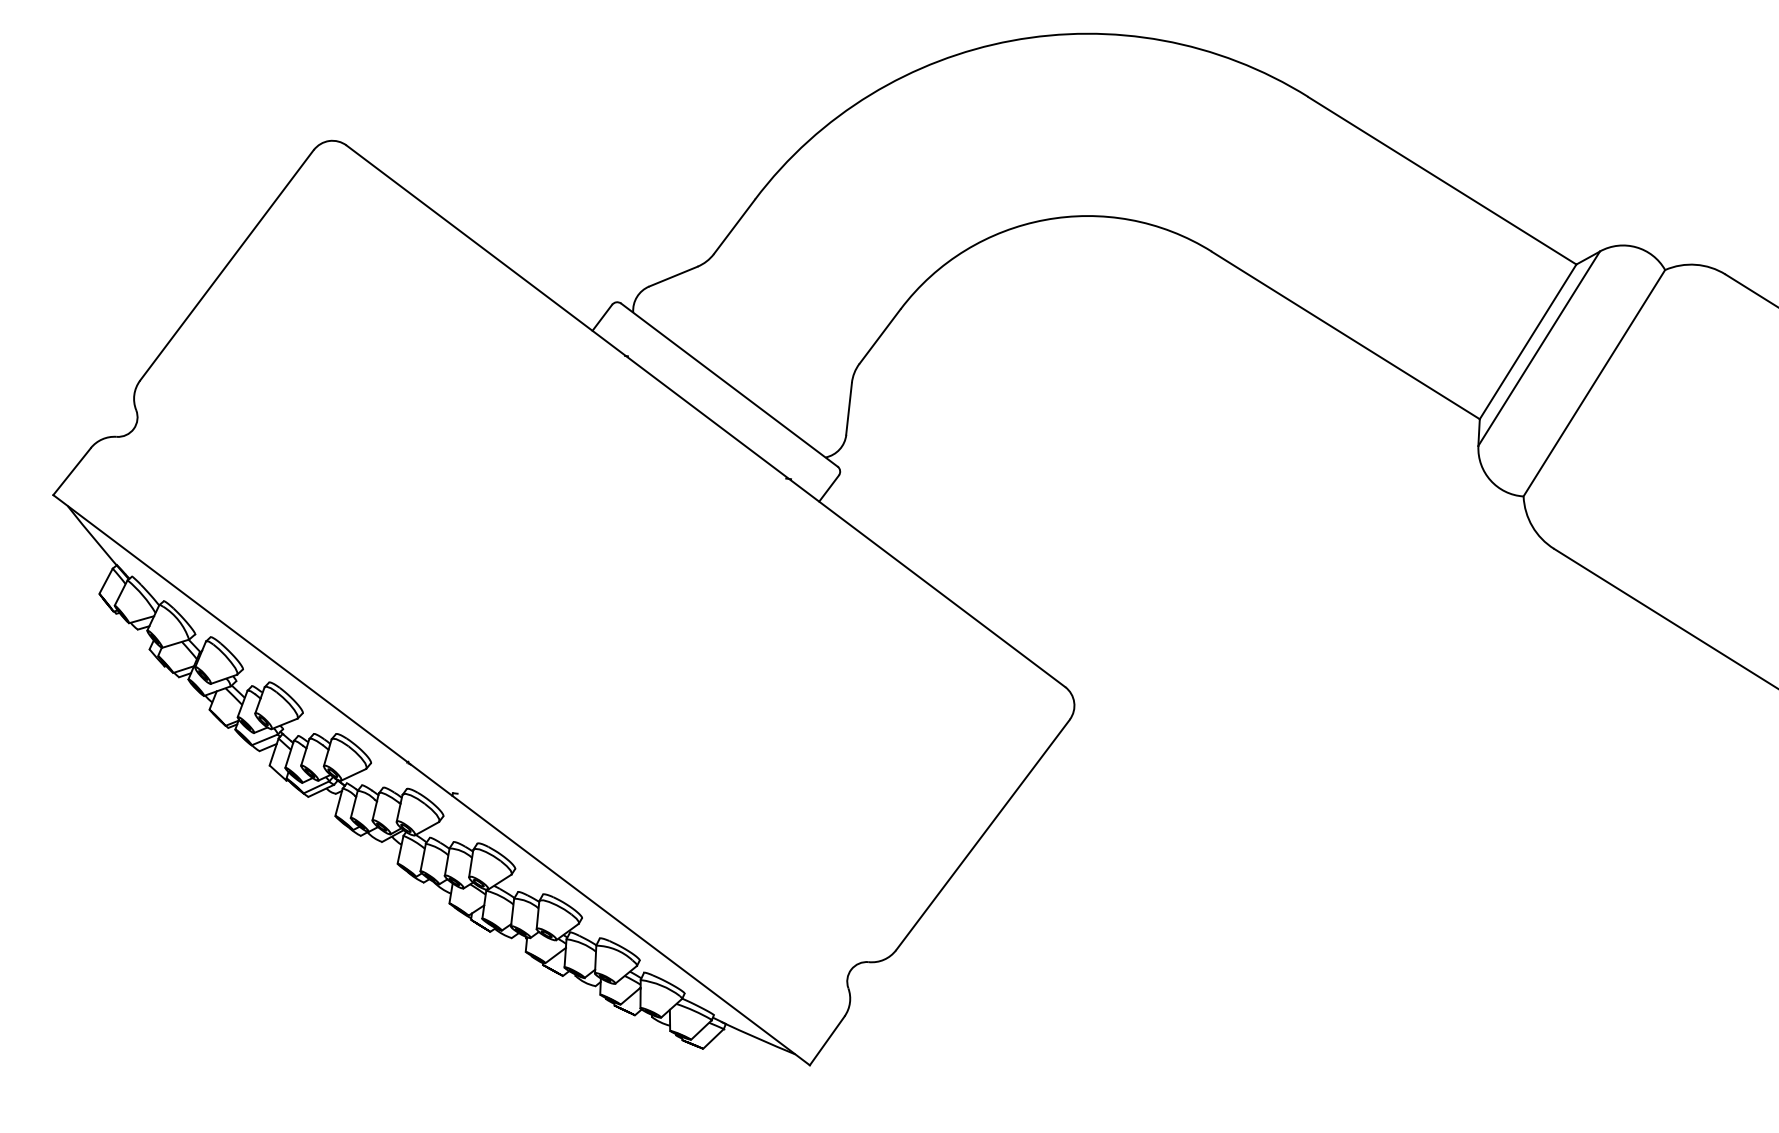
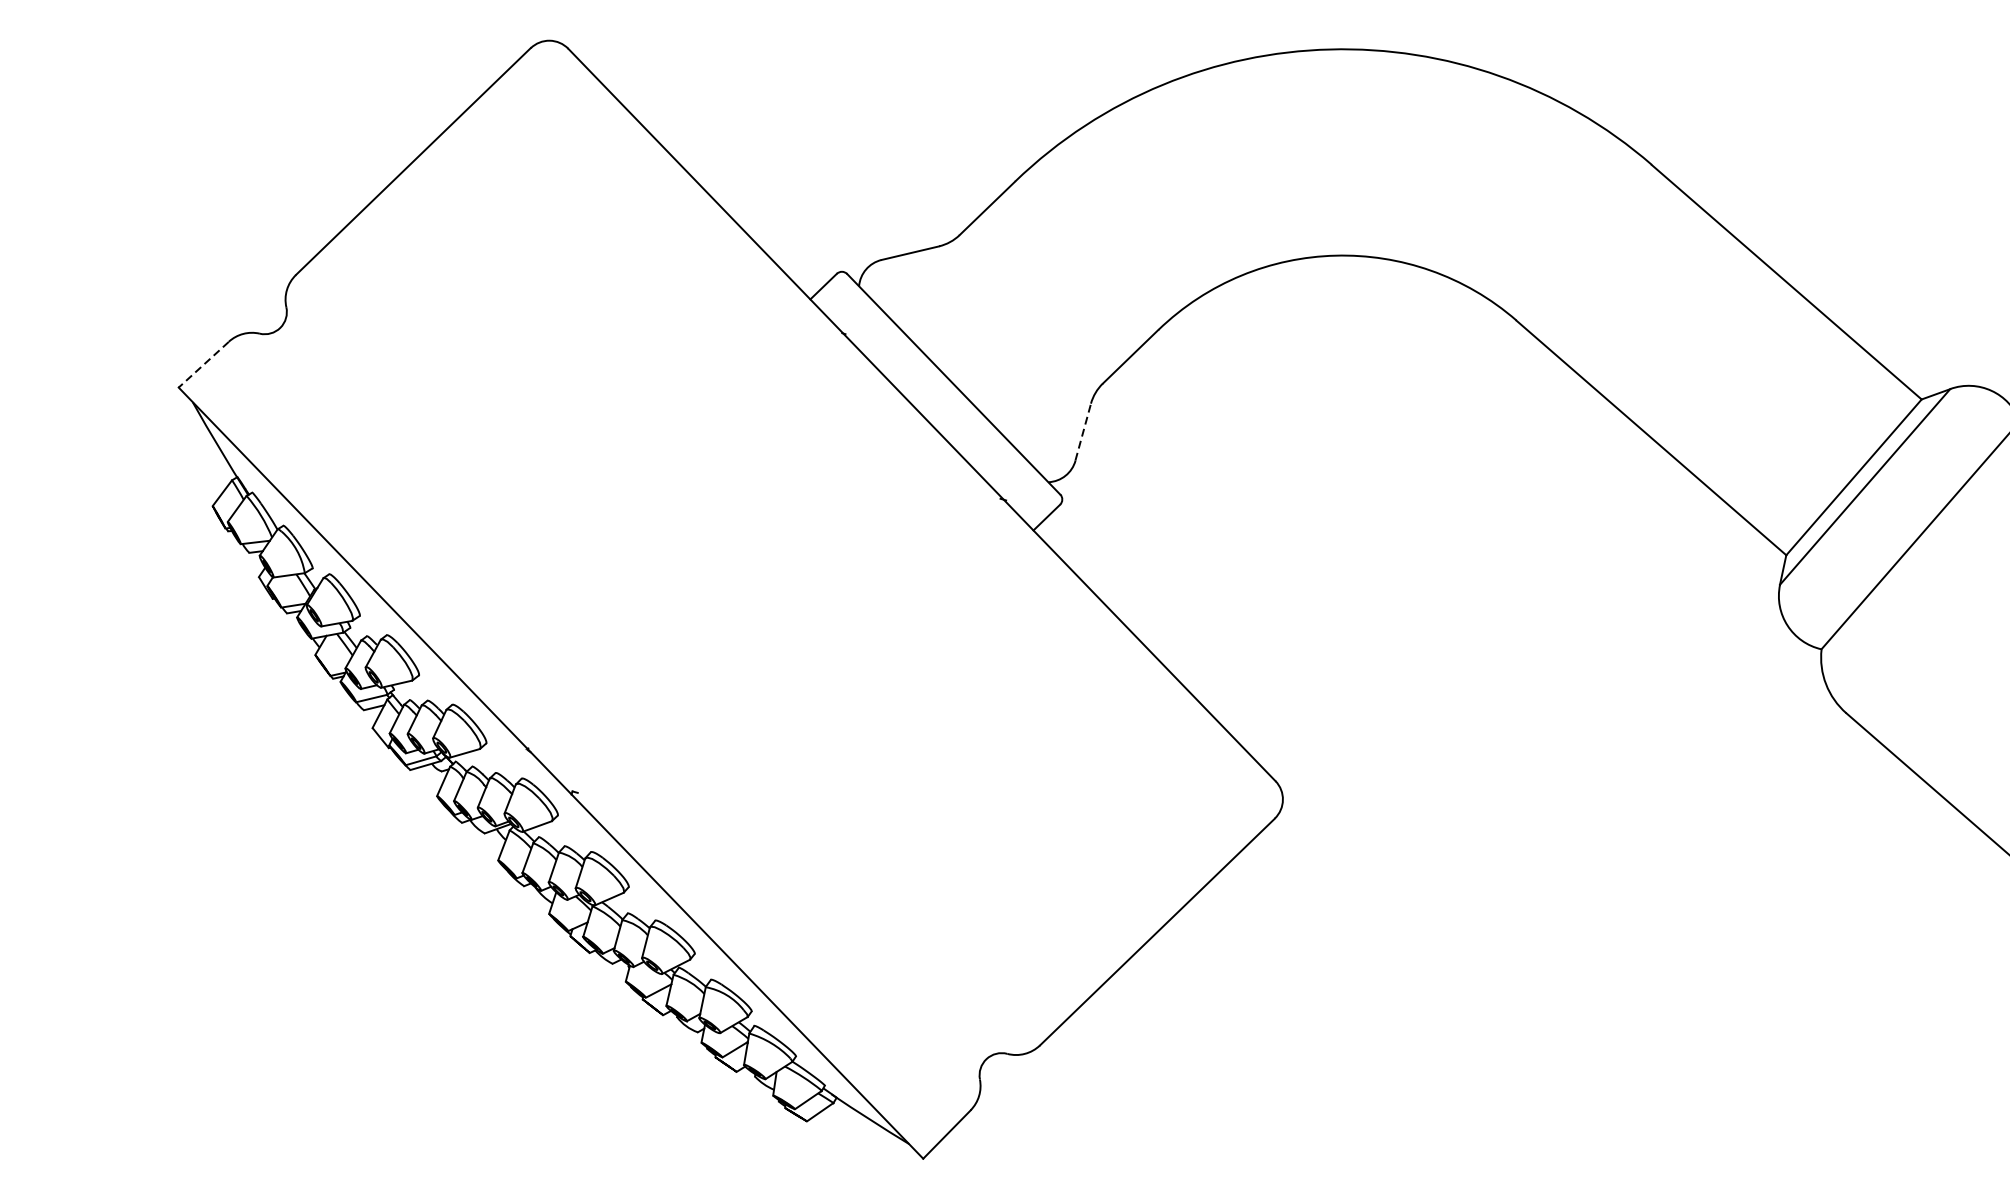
line: (849, 408) -> (1083, 431), solid -> dashed
line: (72, 471) -> (204, 364), solid -> dashed

